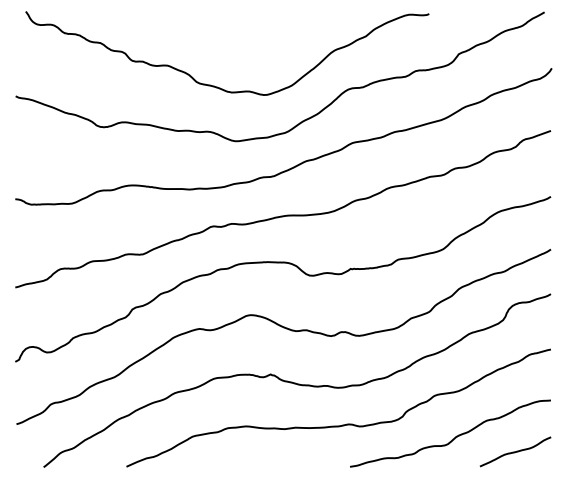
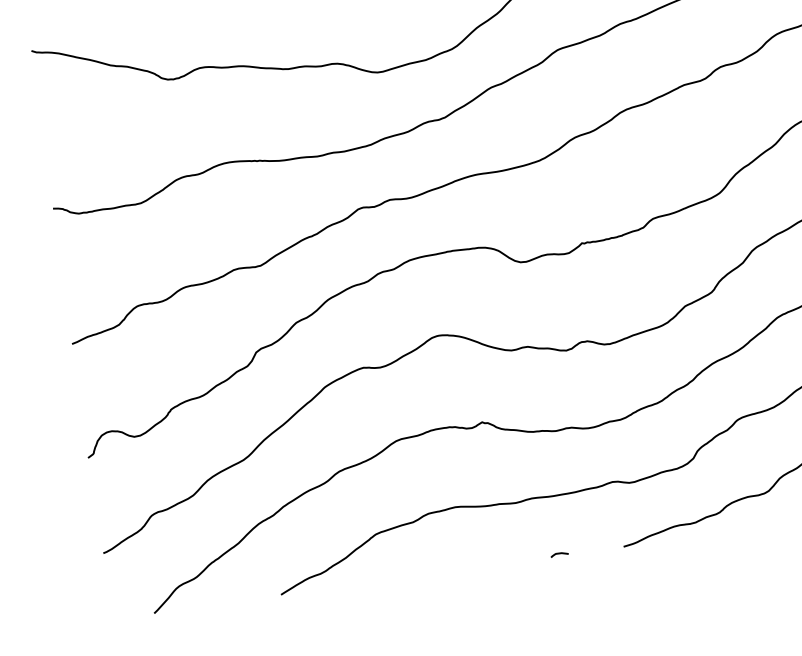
curve: (308, 465) -> (559, 553), added

